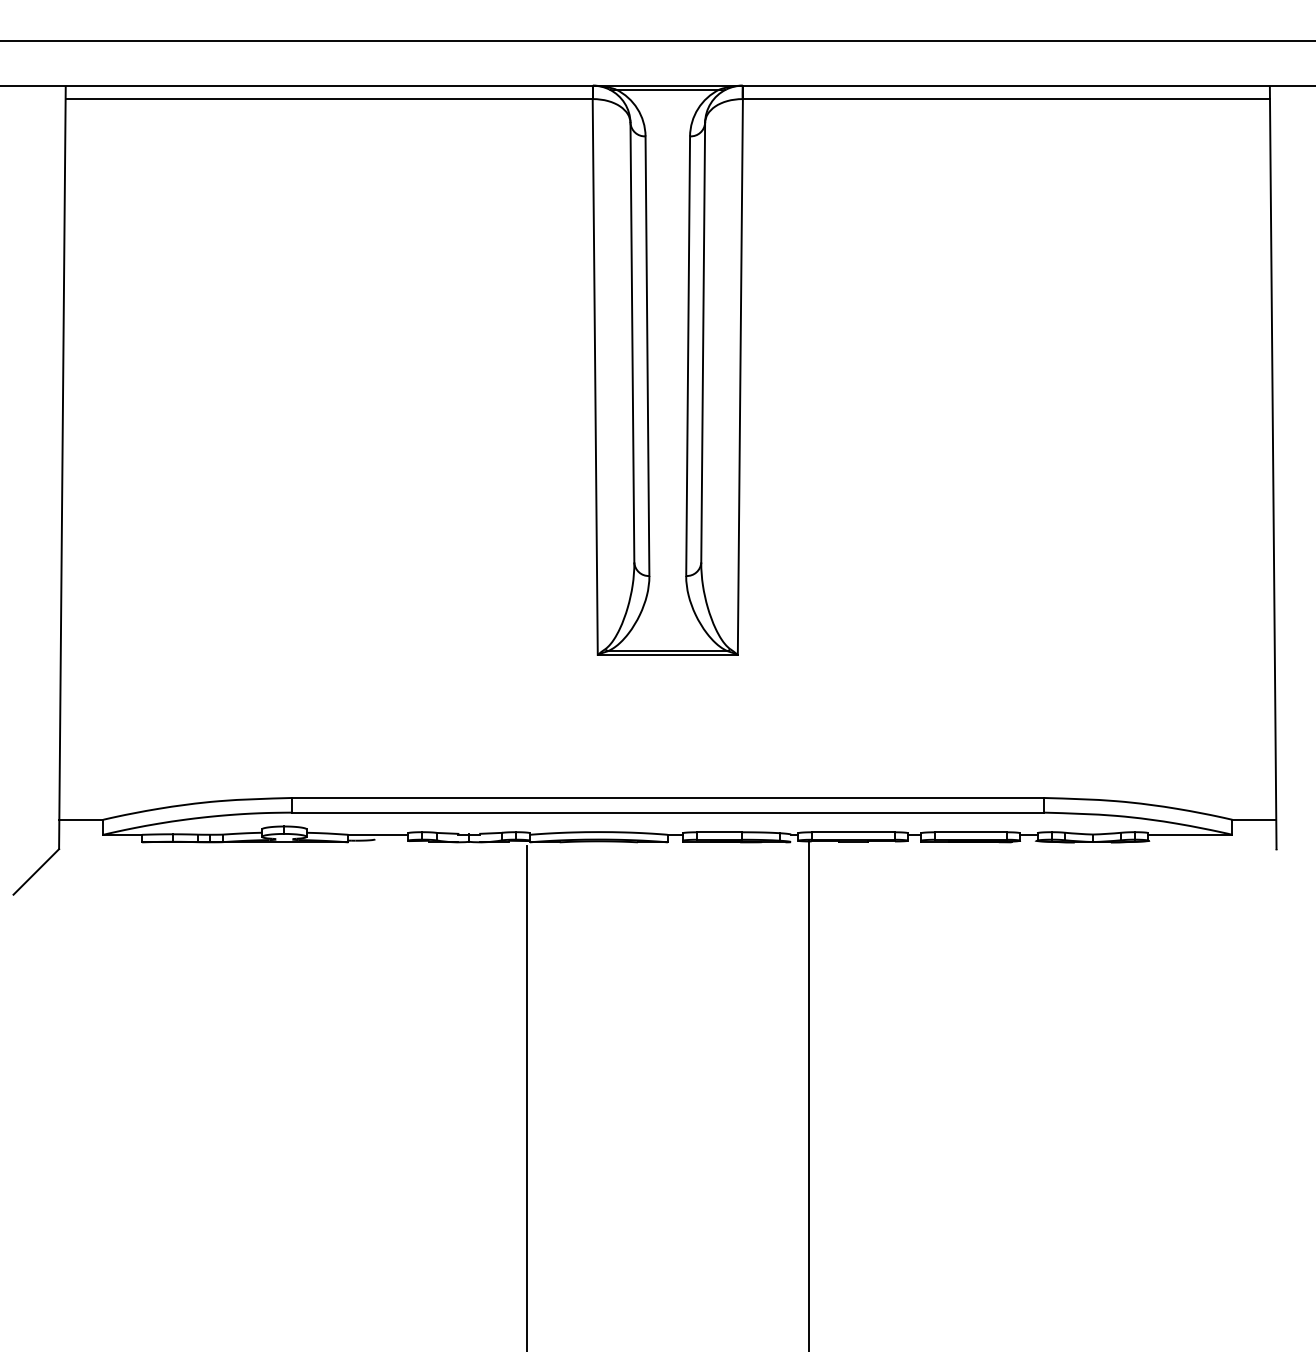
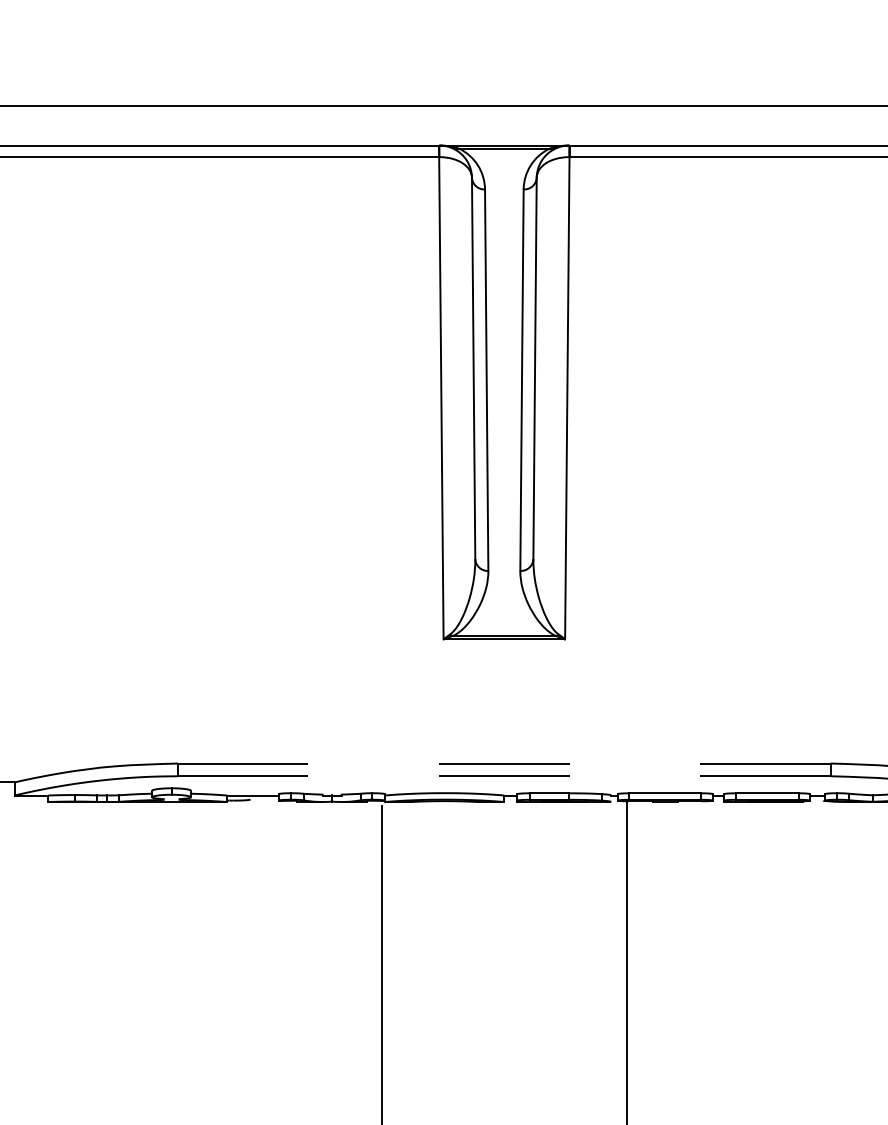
line: (668, 797) -> (504, 763), solid -> dashed
line: (668, 812) -> (504, 776), solid -> dashed

